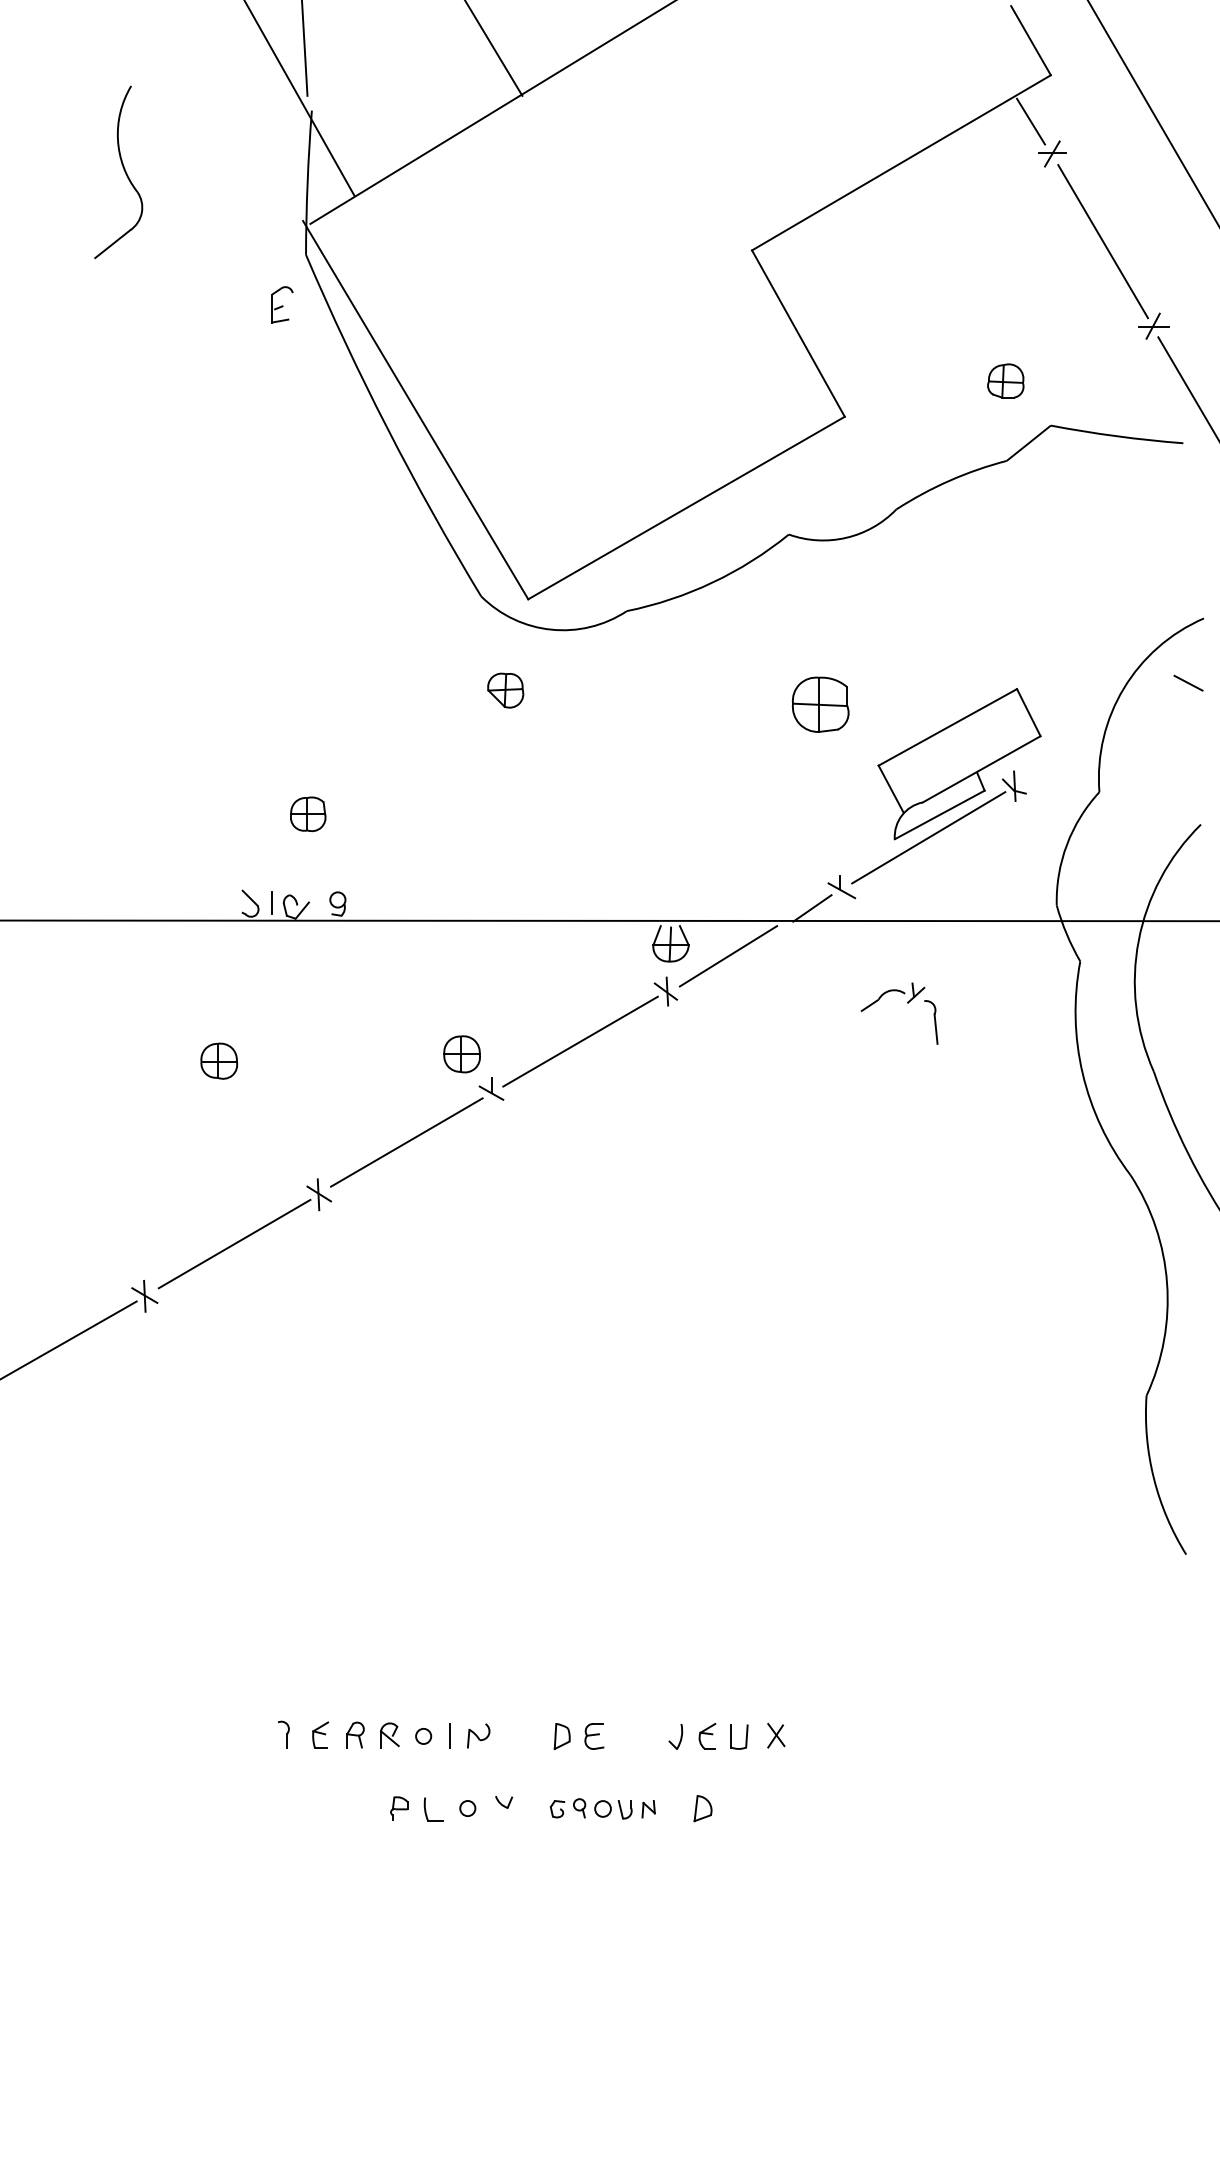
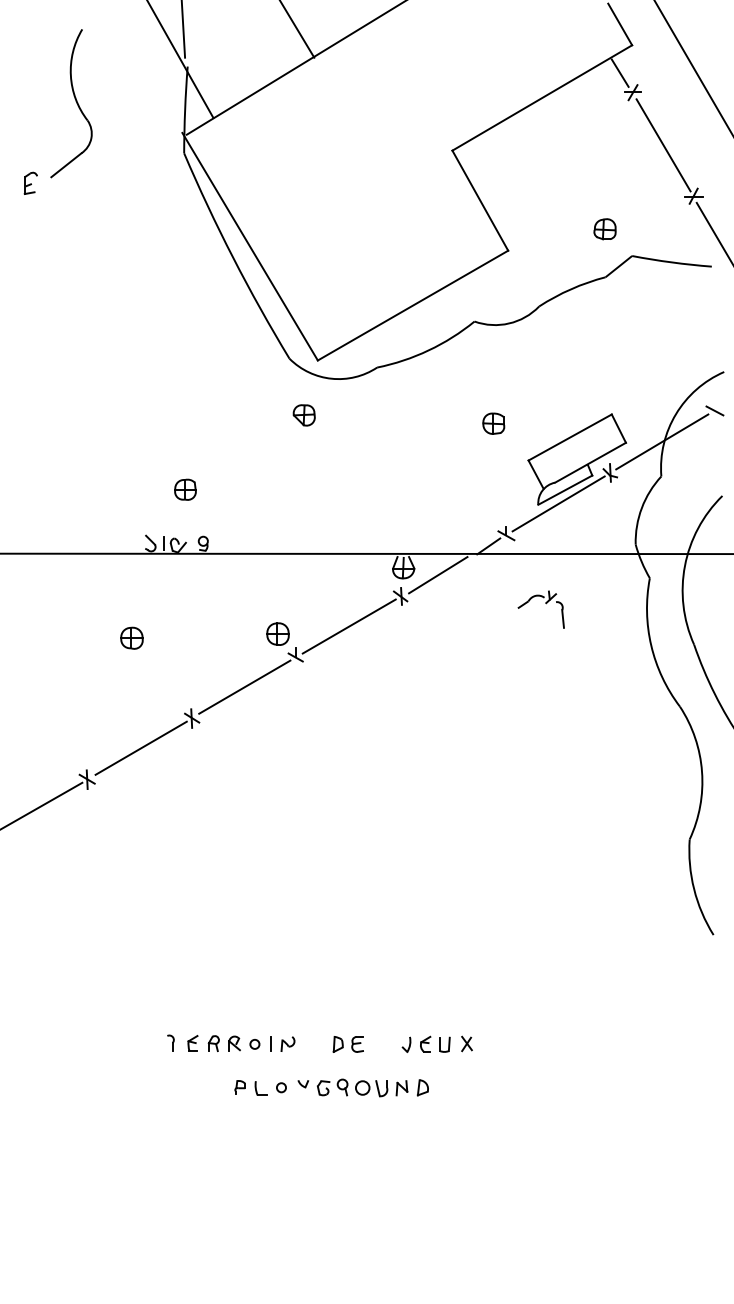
part: (118, 172) -> (71, 103), size x1.43
part: (281, 303) -> (30, 182), moved
part: (820, 704) -> (493, 423), size x0.62
line: (1101, 734) -> (662, 441), added
part: (602, 1808) -> (362, 1087), size x1.43

